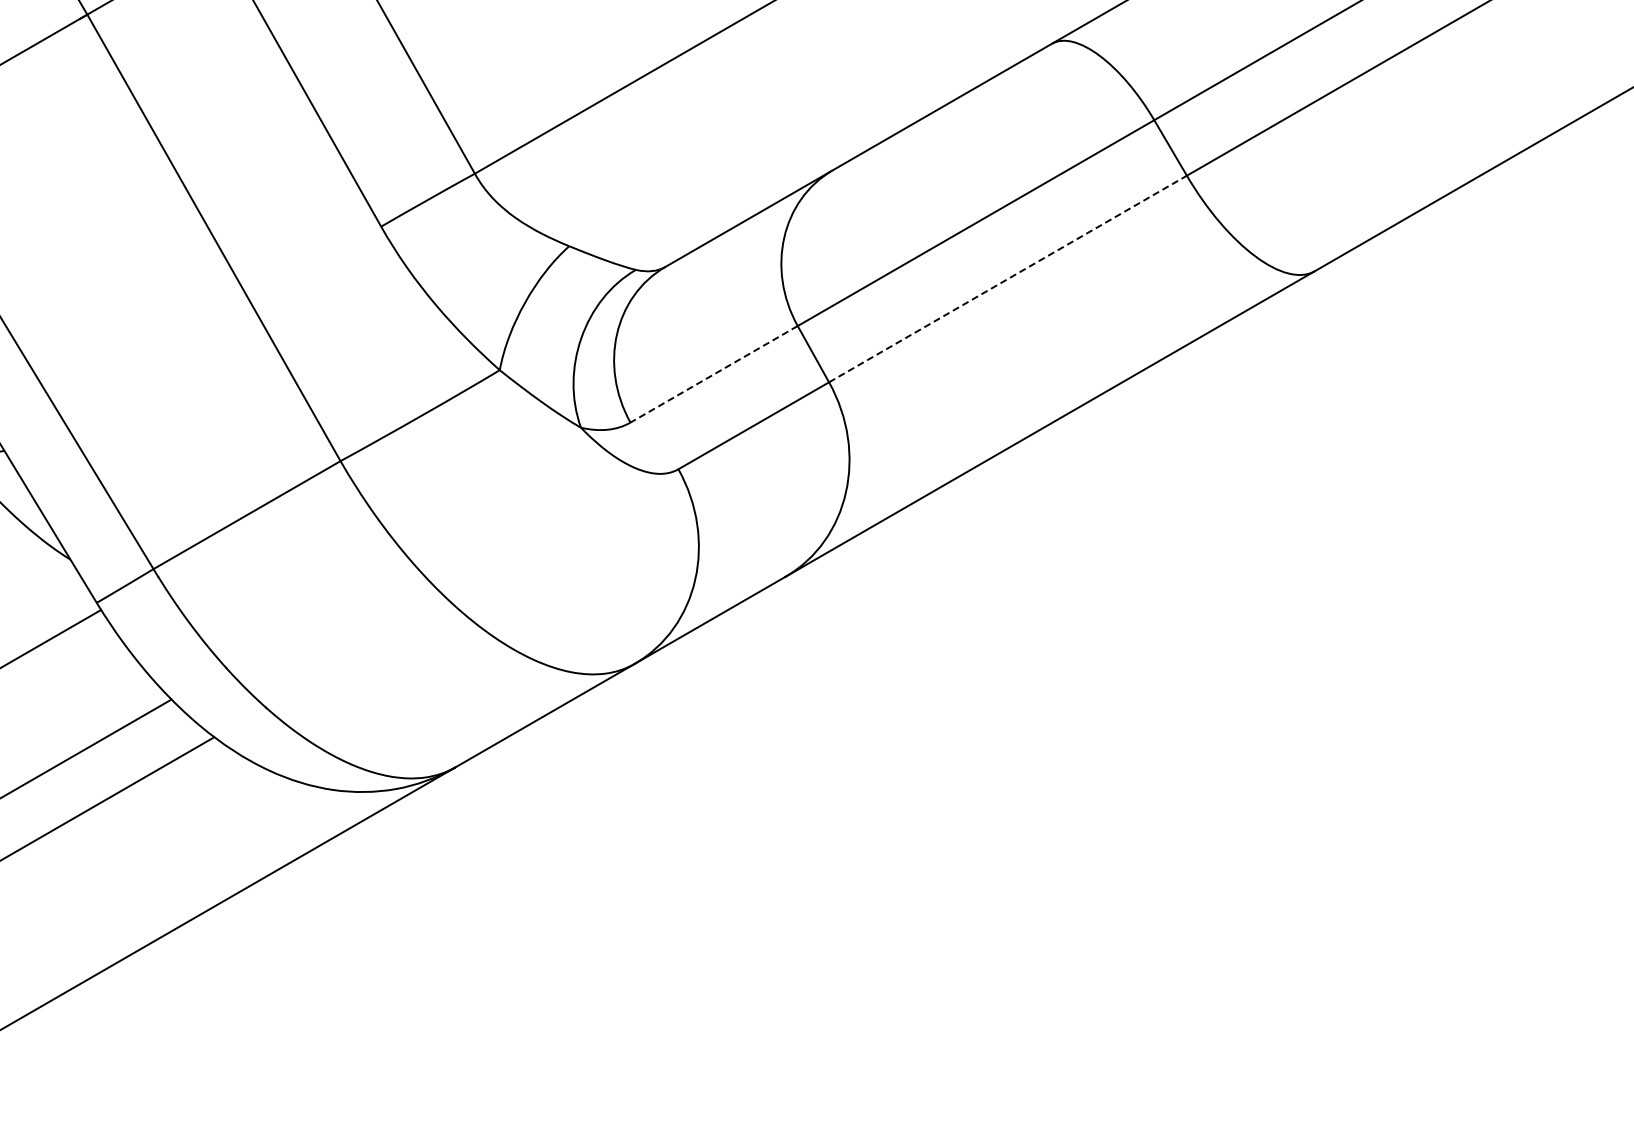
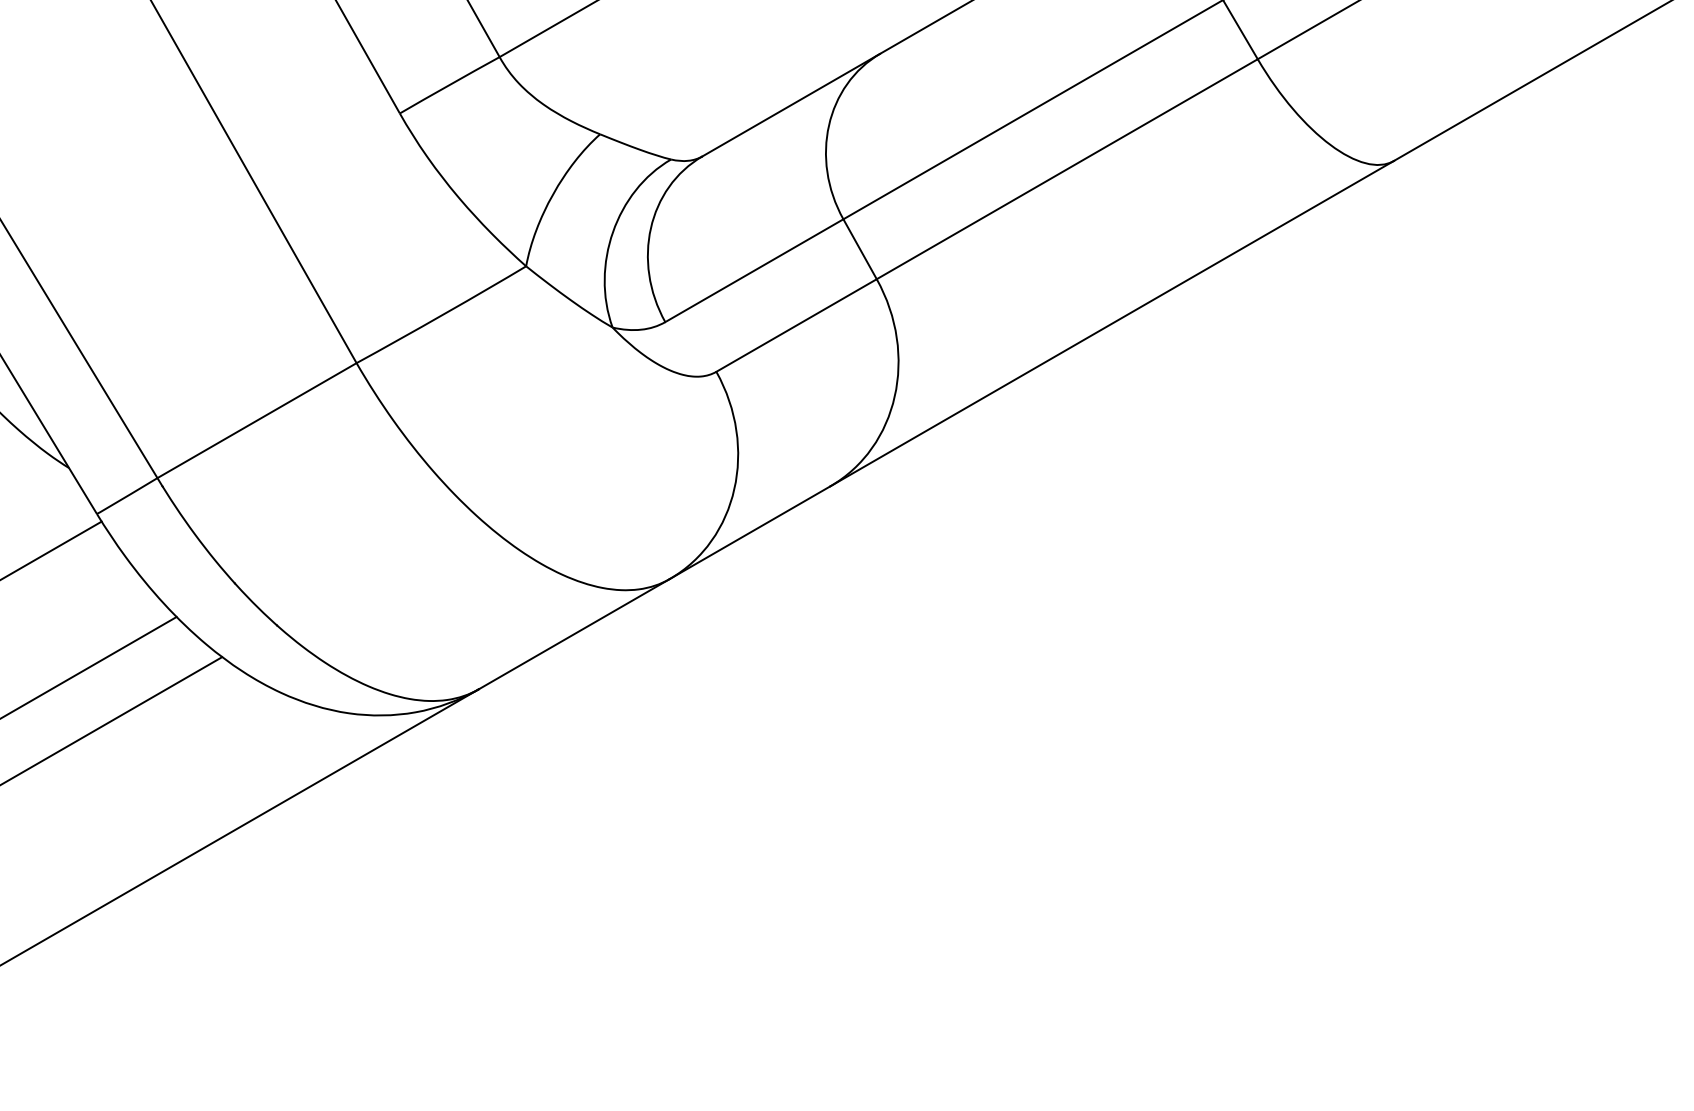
line: (1007, 279) -> (1066, 169), dashed -> solid
line: (714, 374) -> (754, 270), dashed -> solid

